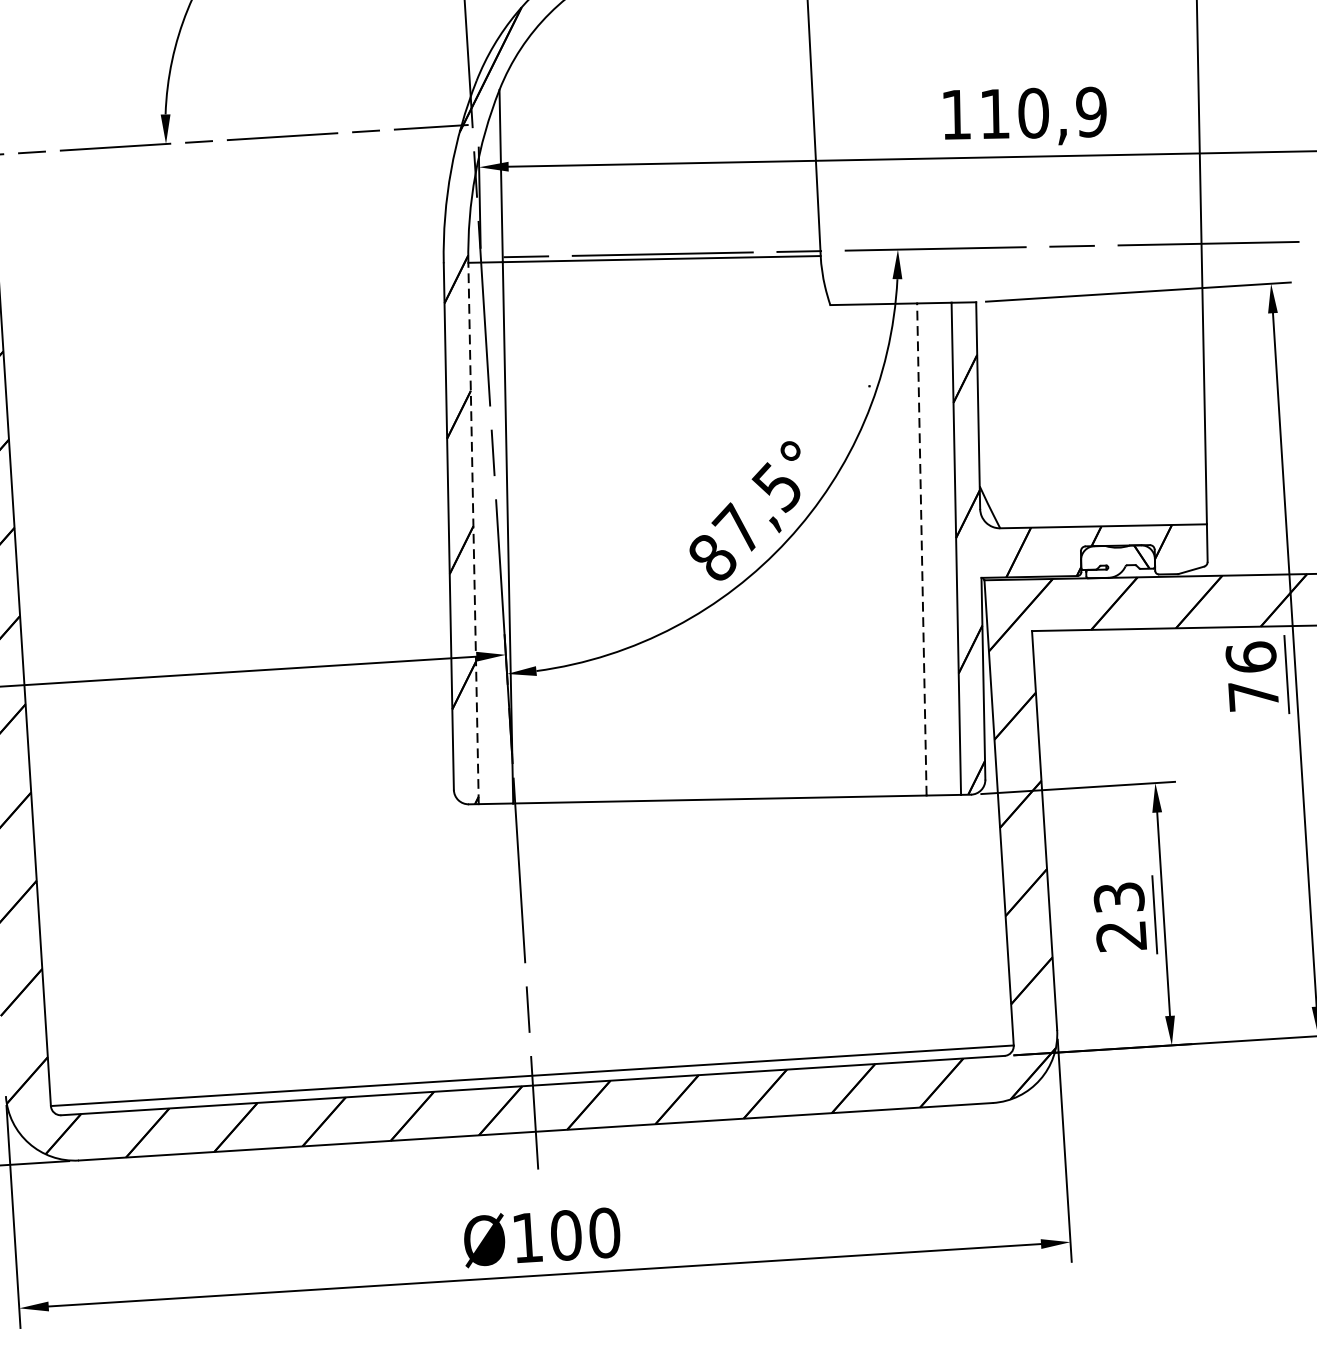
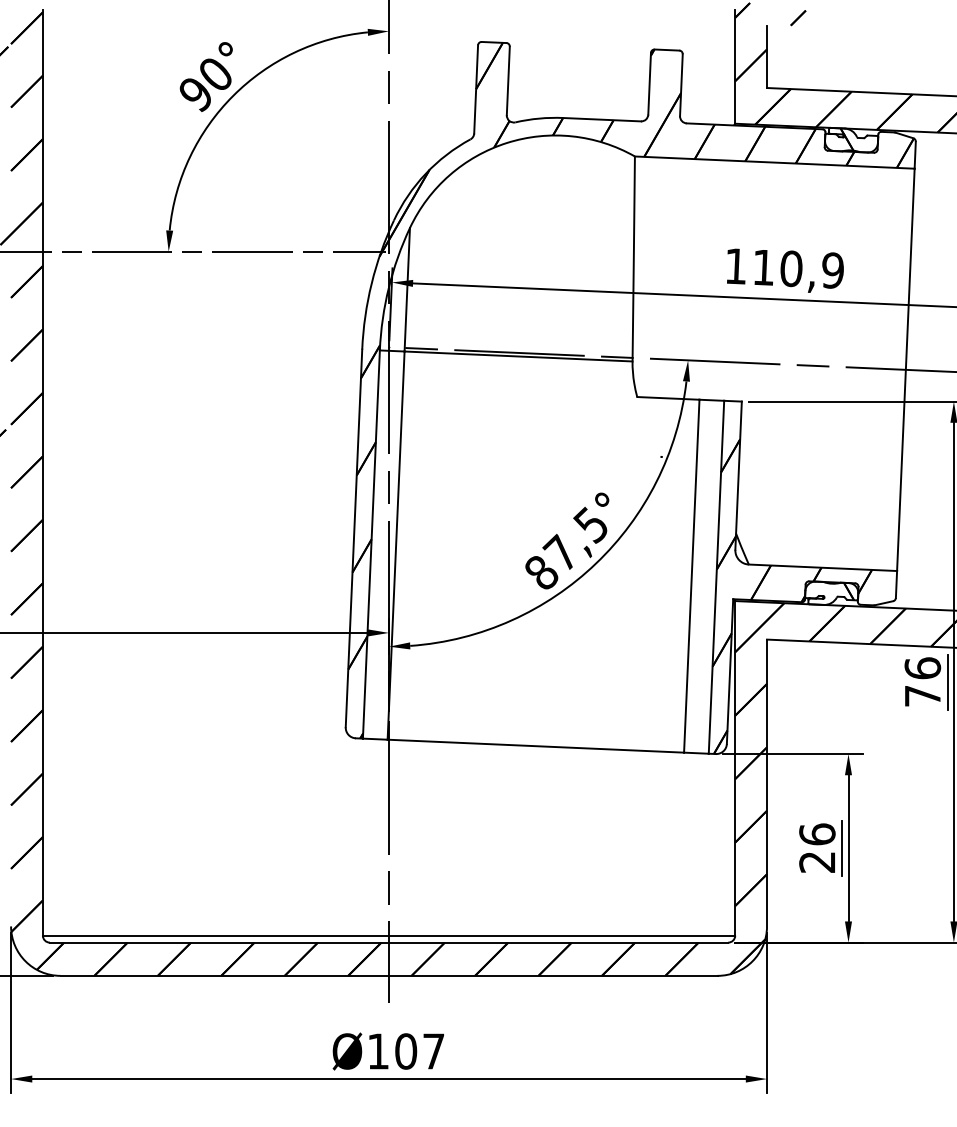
line: (473, 533) -> (371, 544), dashed -> solid
line: (921, 549) -> (691, 576), dashed -> solid
text: (1119, 897) -> (817, 834), 23 -> 26
text: (604, 1233) -> (433, 1051), Ø100 -> Ø107

